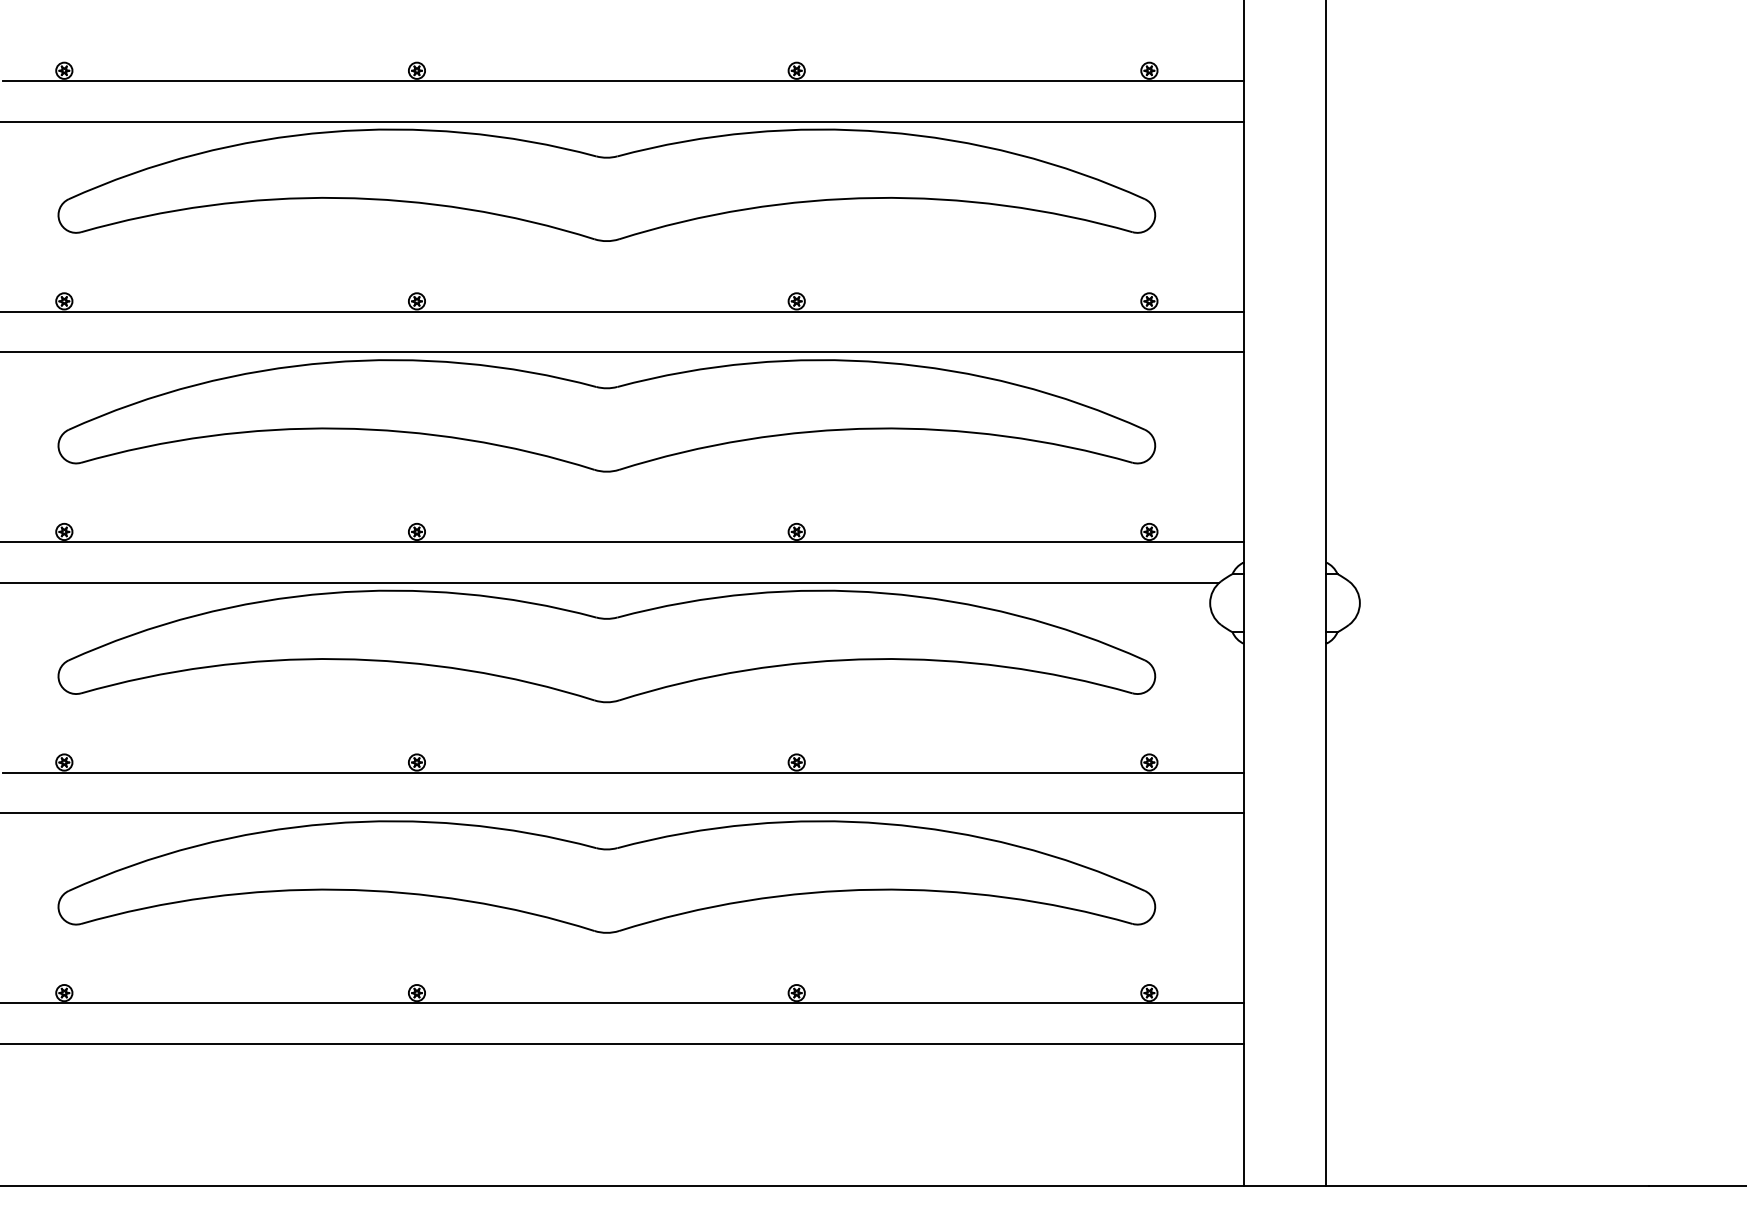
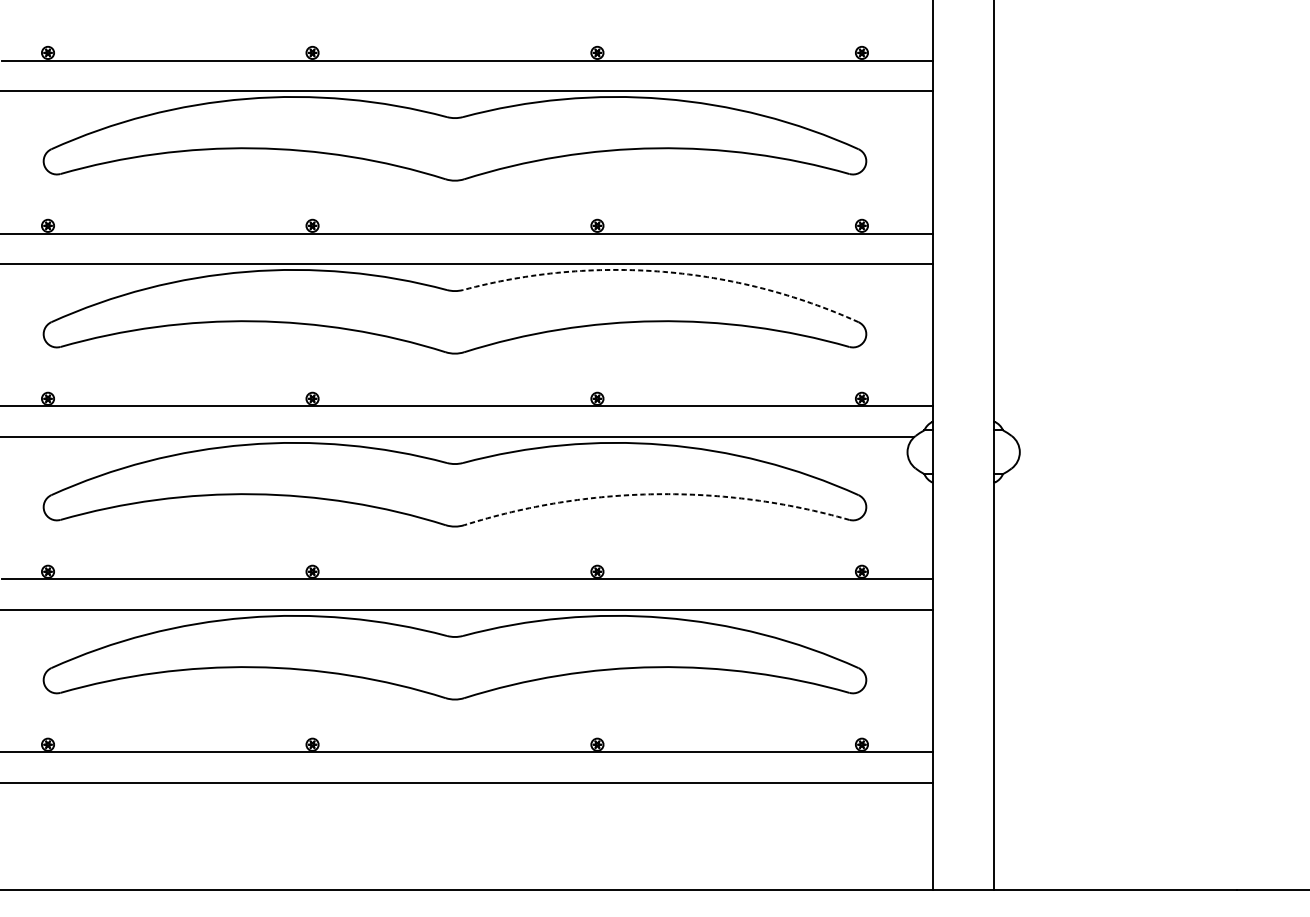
arc: (884, 362) -> (663, 271), solid -> dashed
arc: (875, 659) -> (656, 494), solid -> dashed

